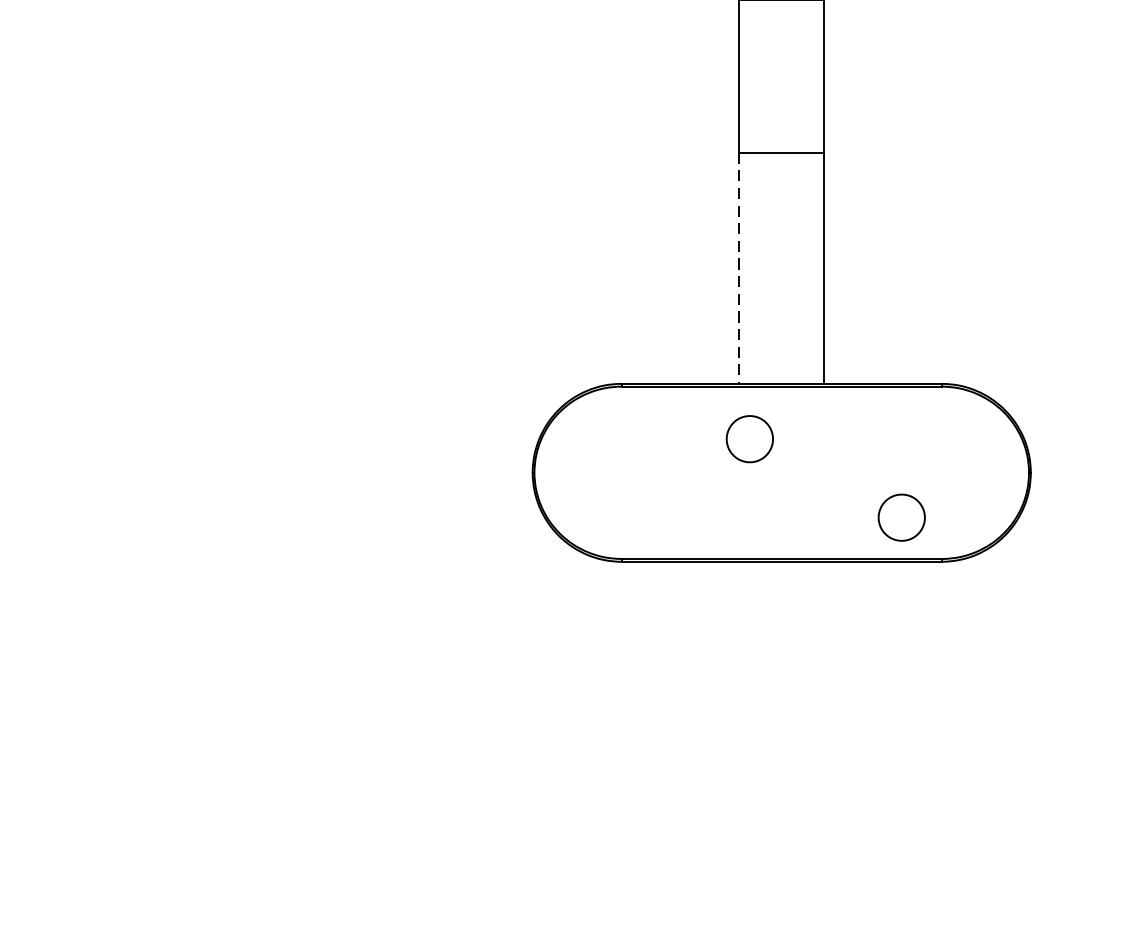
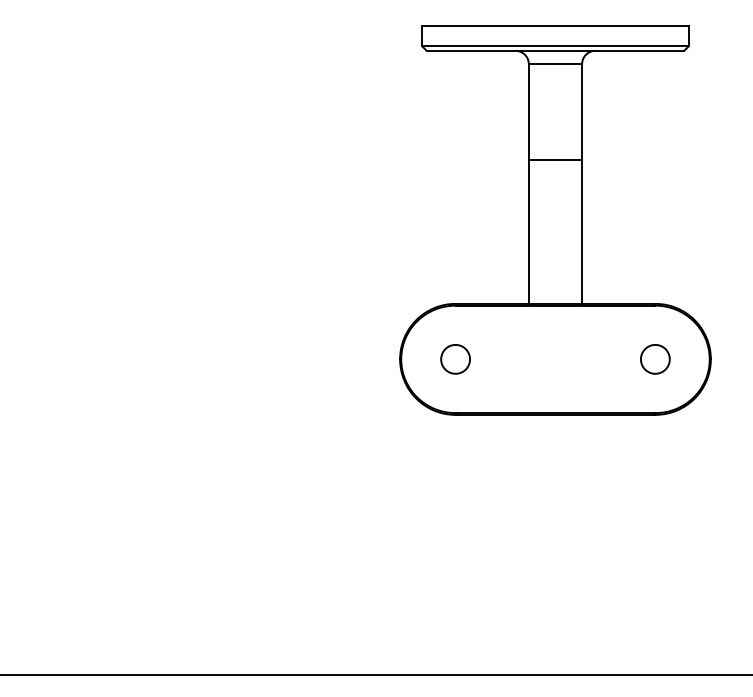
line: (738, 269) -> (528, 232), dashed -> solid
part: (749, 439) -> (455, 359), moved
part: (902, 517) -> (655, 359), moved

